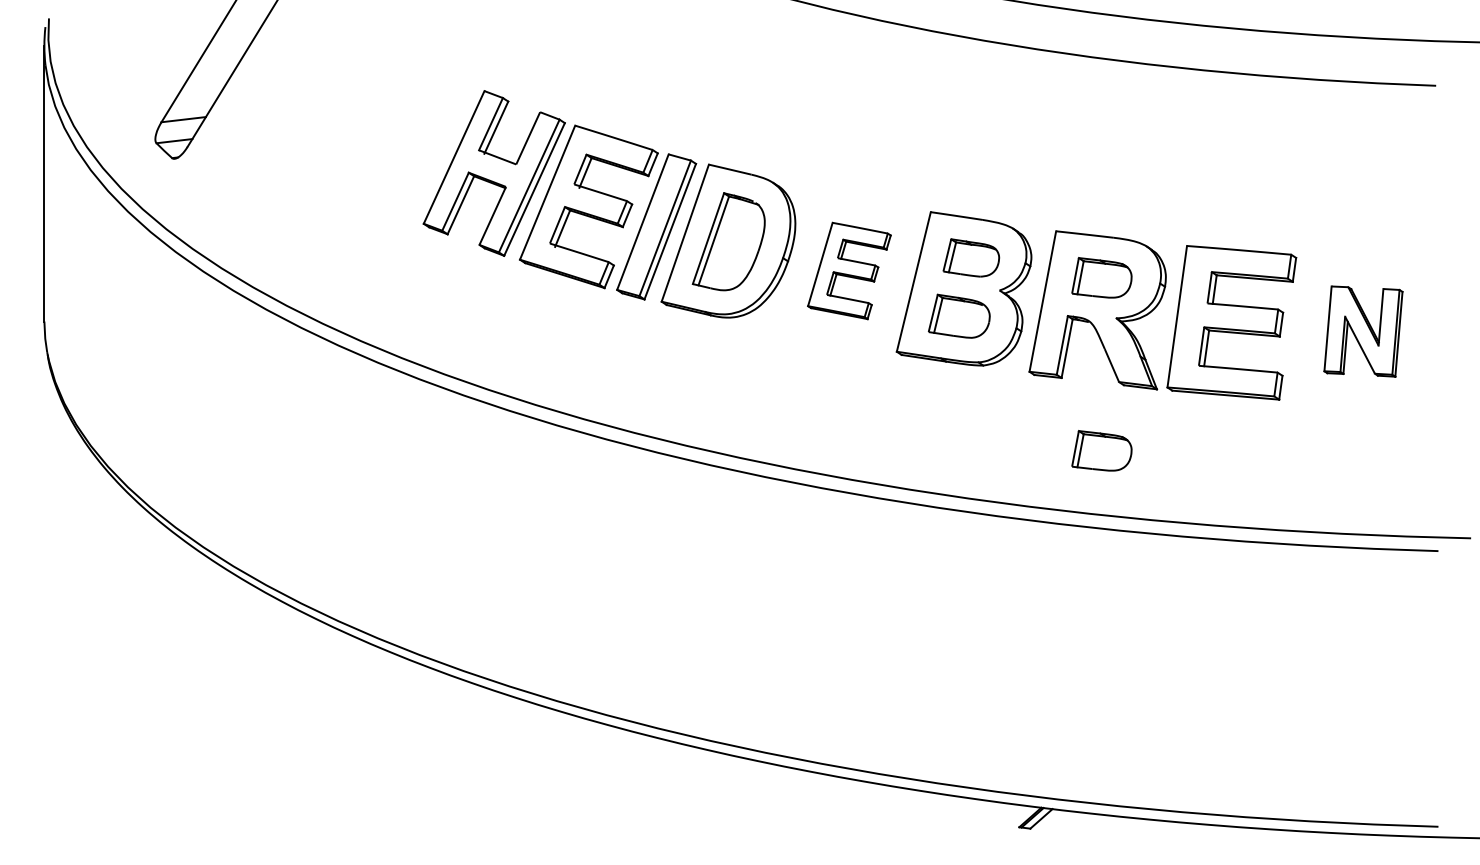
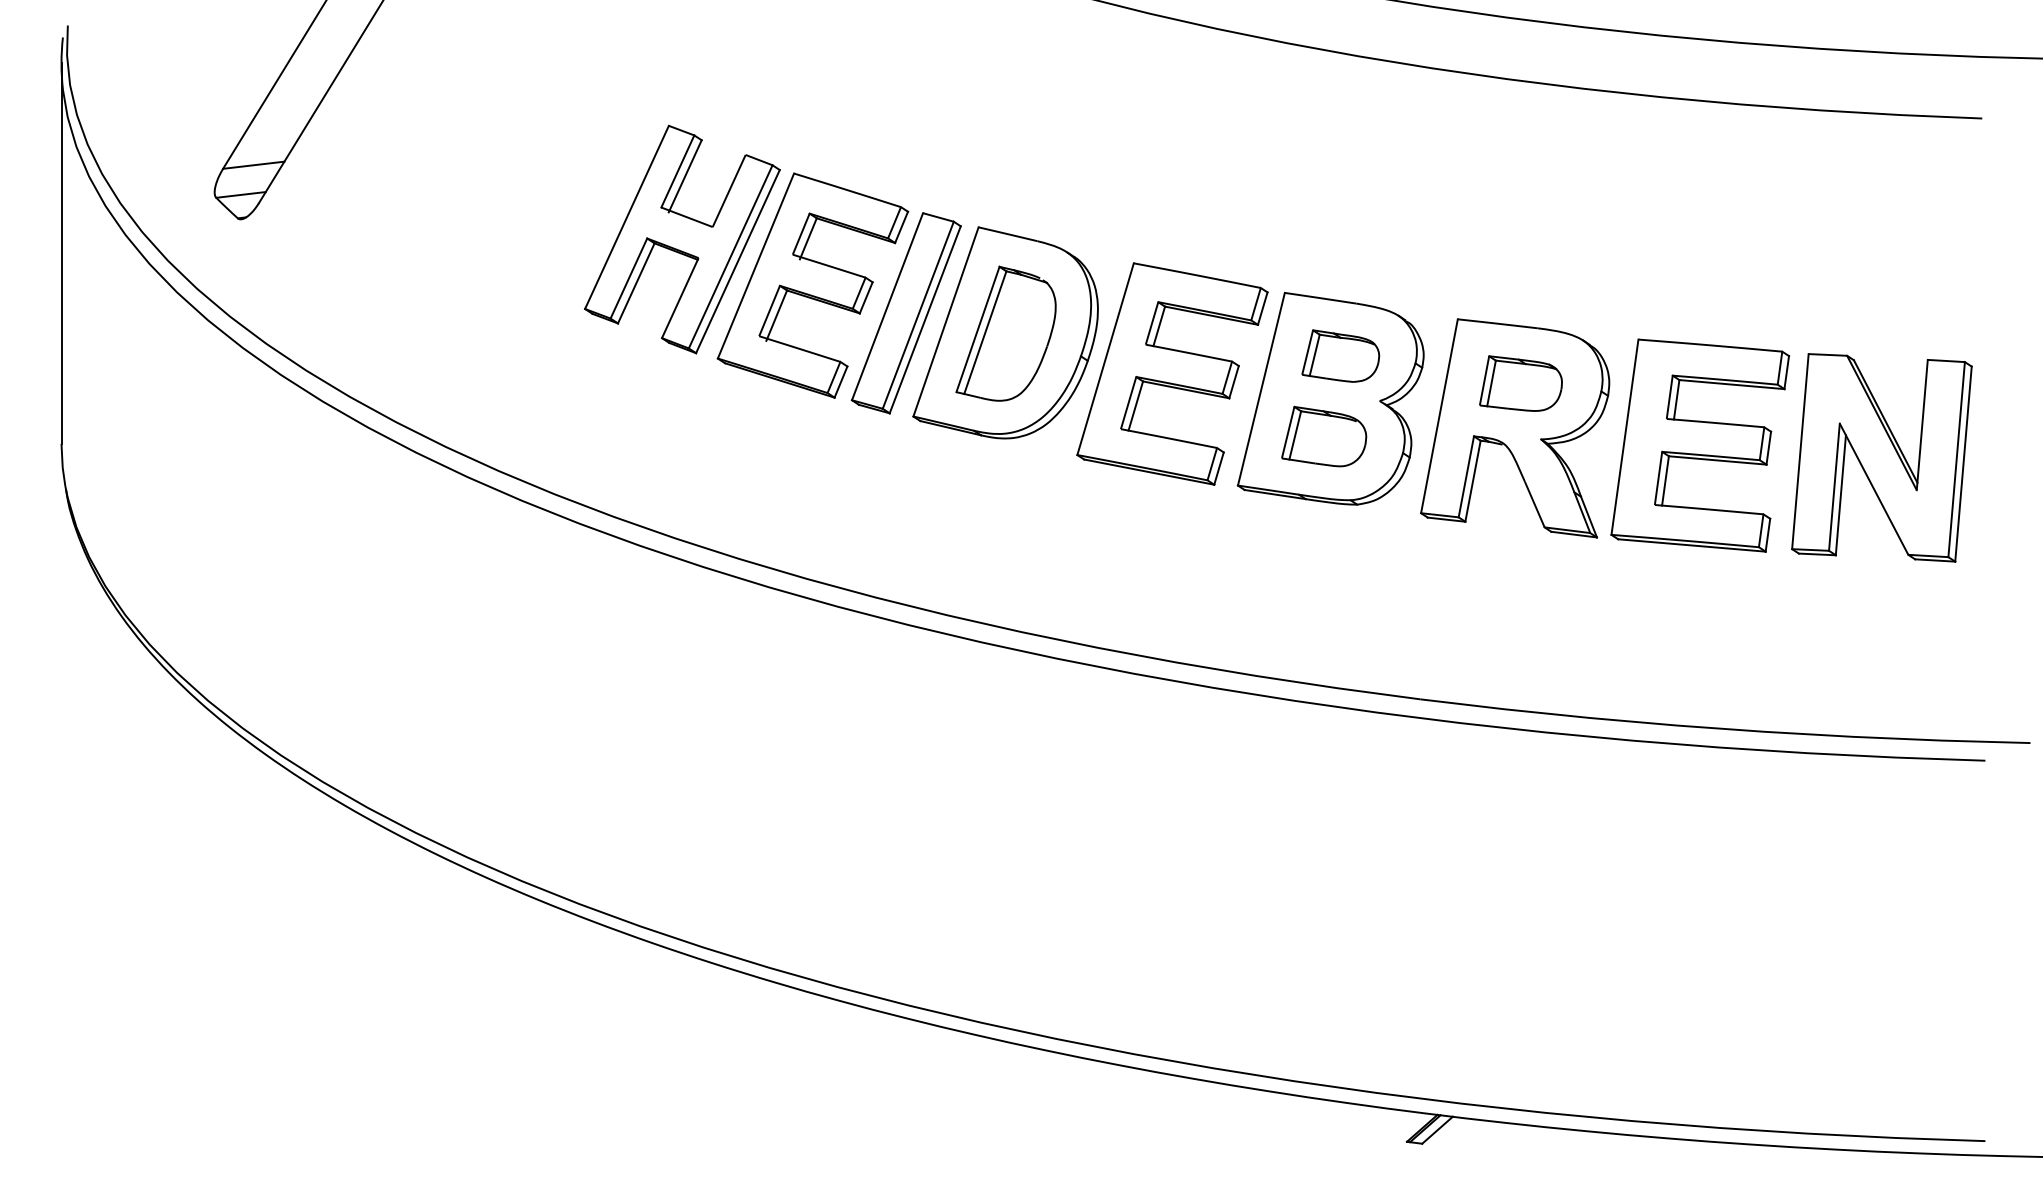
part: (849, 270) -> (1172, 373), size x1.67
part: (1363, 331) -> (1881, 457), size x1.67
part: (1101, 450) -> (1520, 621), removed

